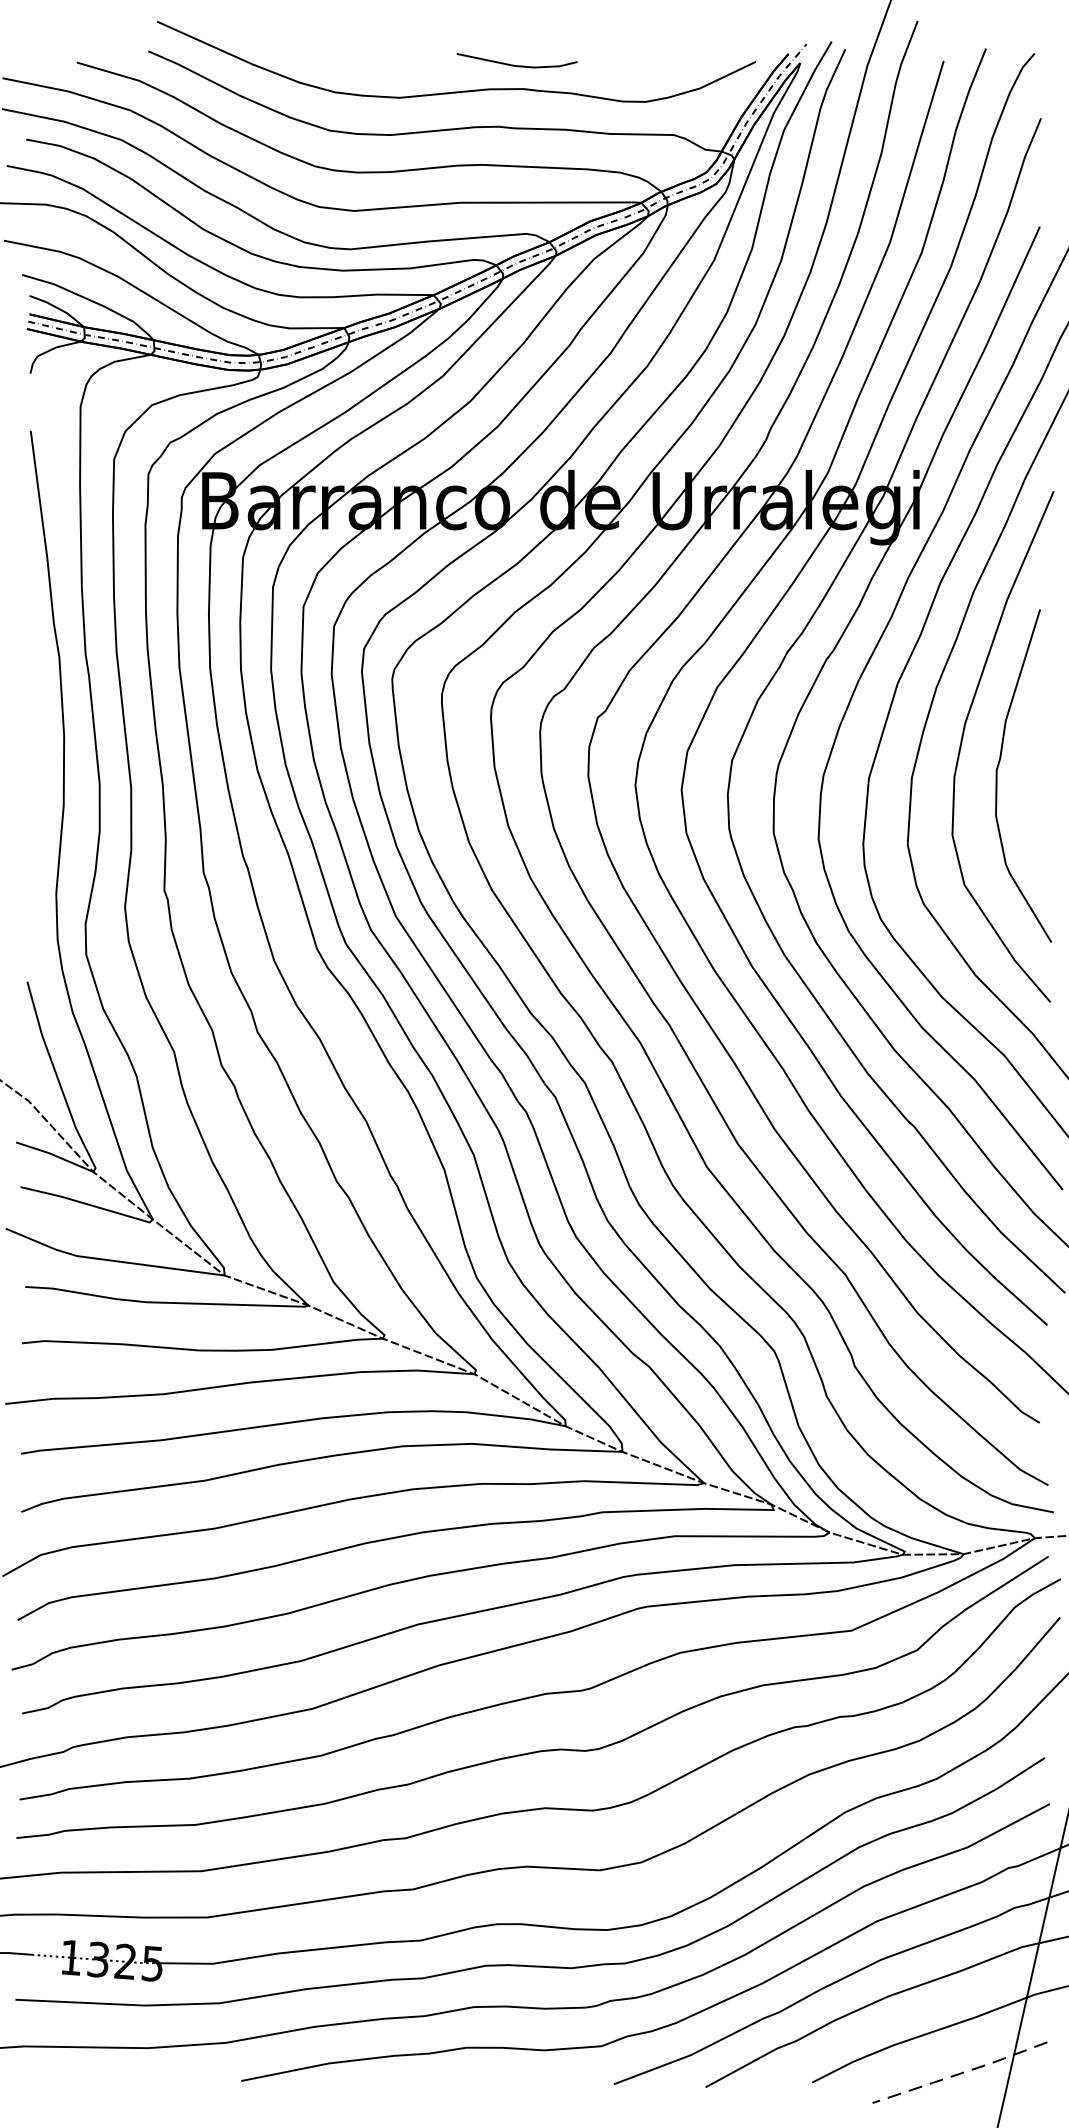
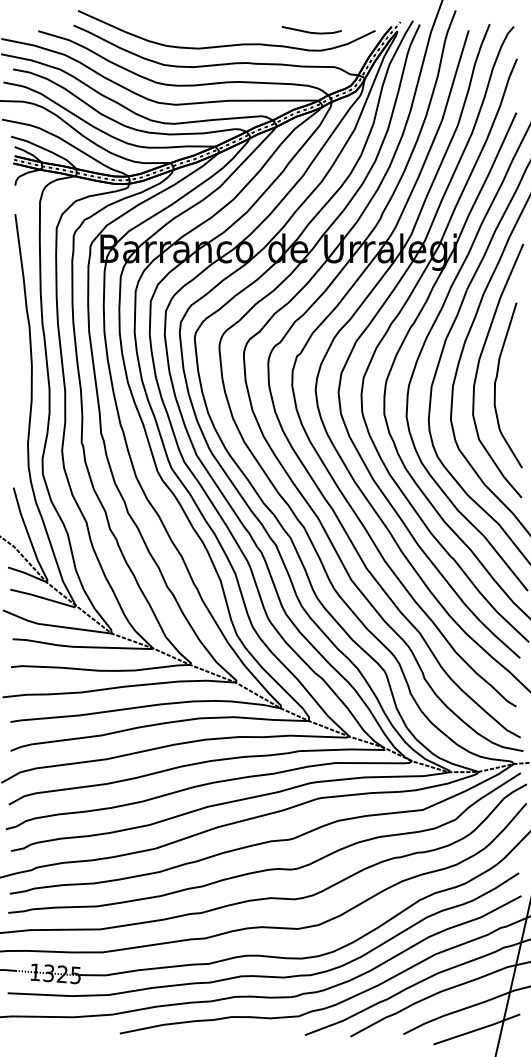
line: (514, 63) -> (310, 31), moved
line: (961, 2072) -> (477, 1029), dashed -> solid

